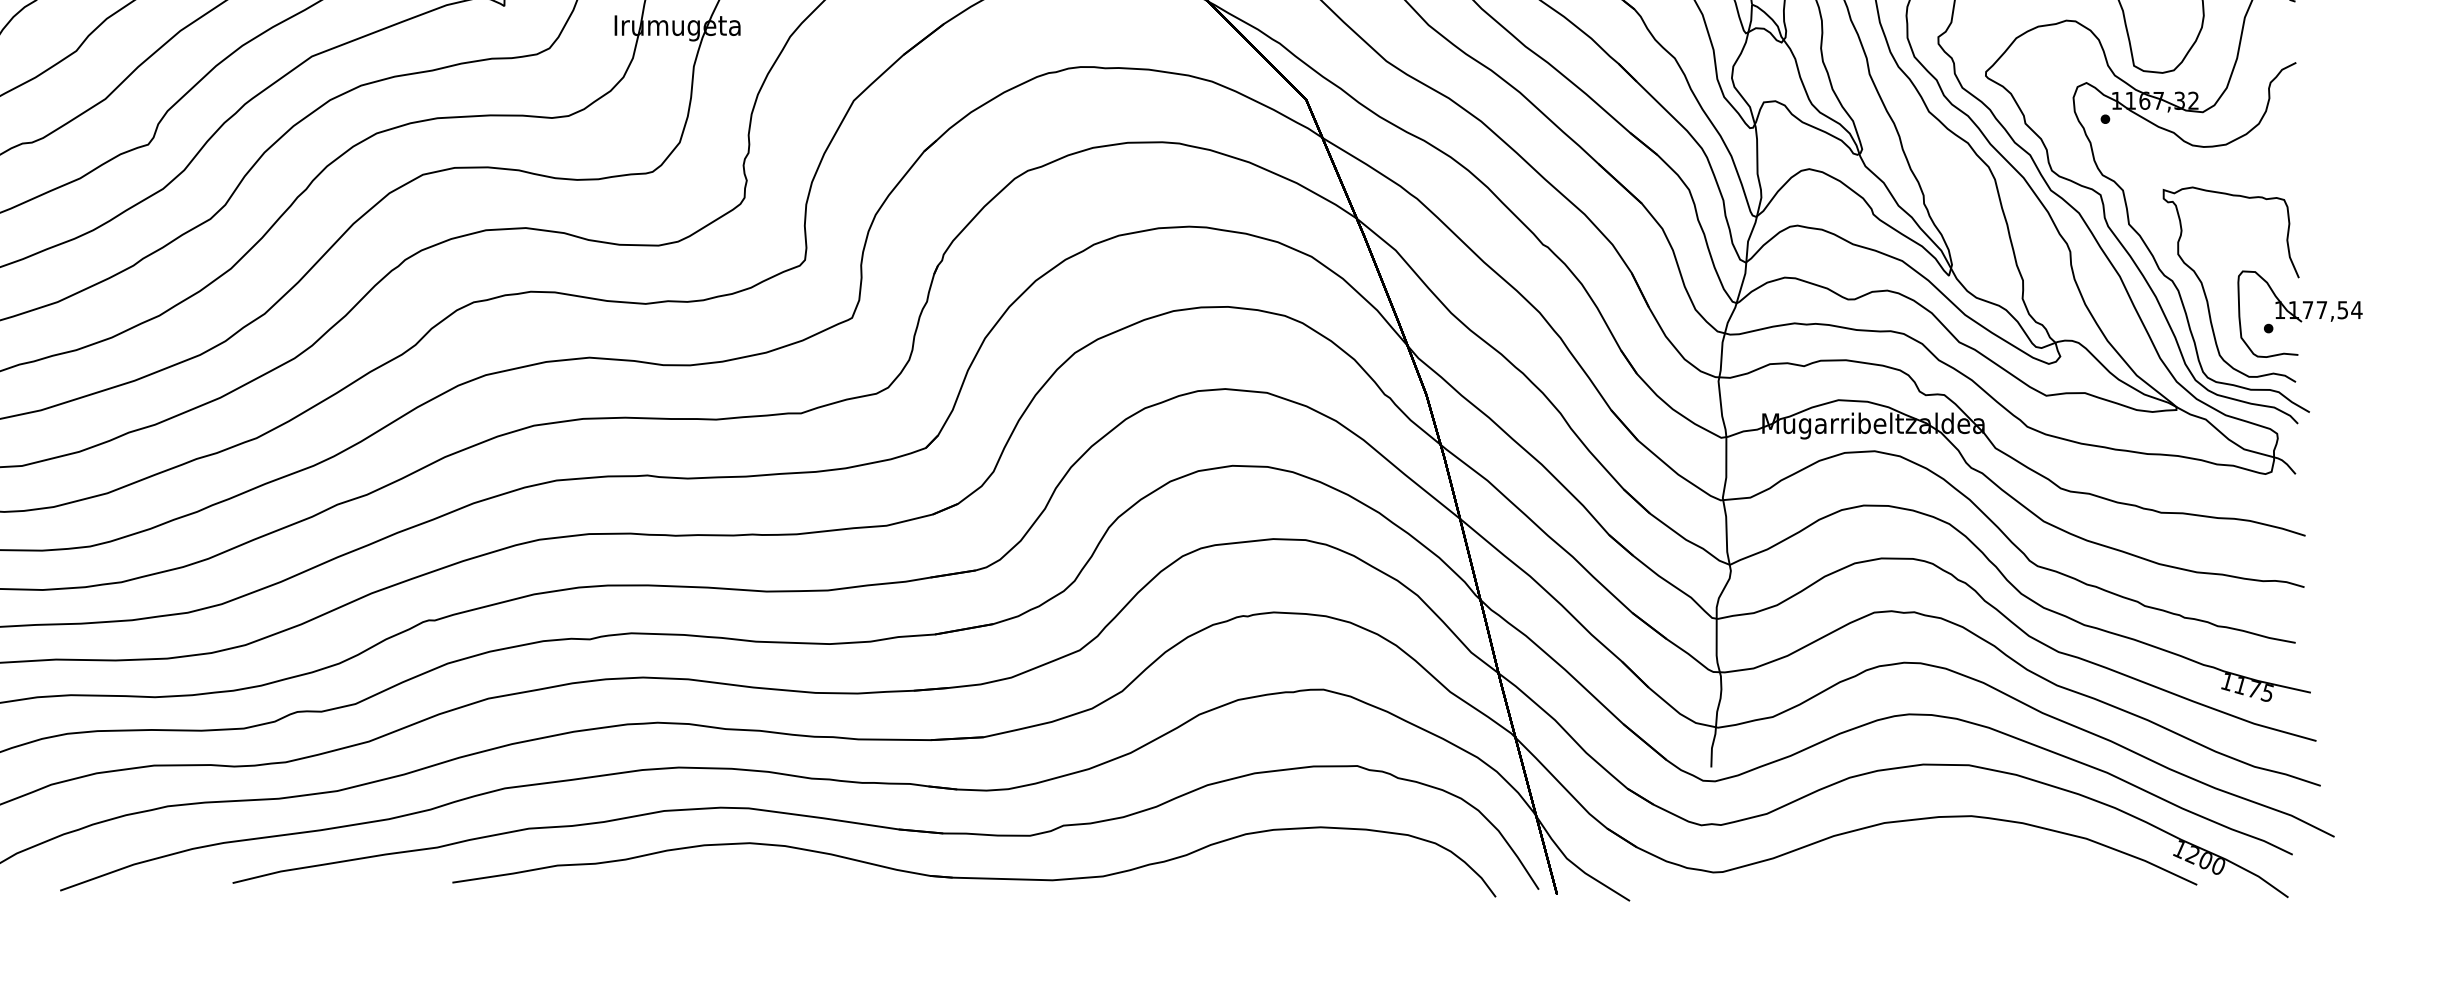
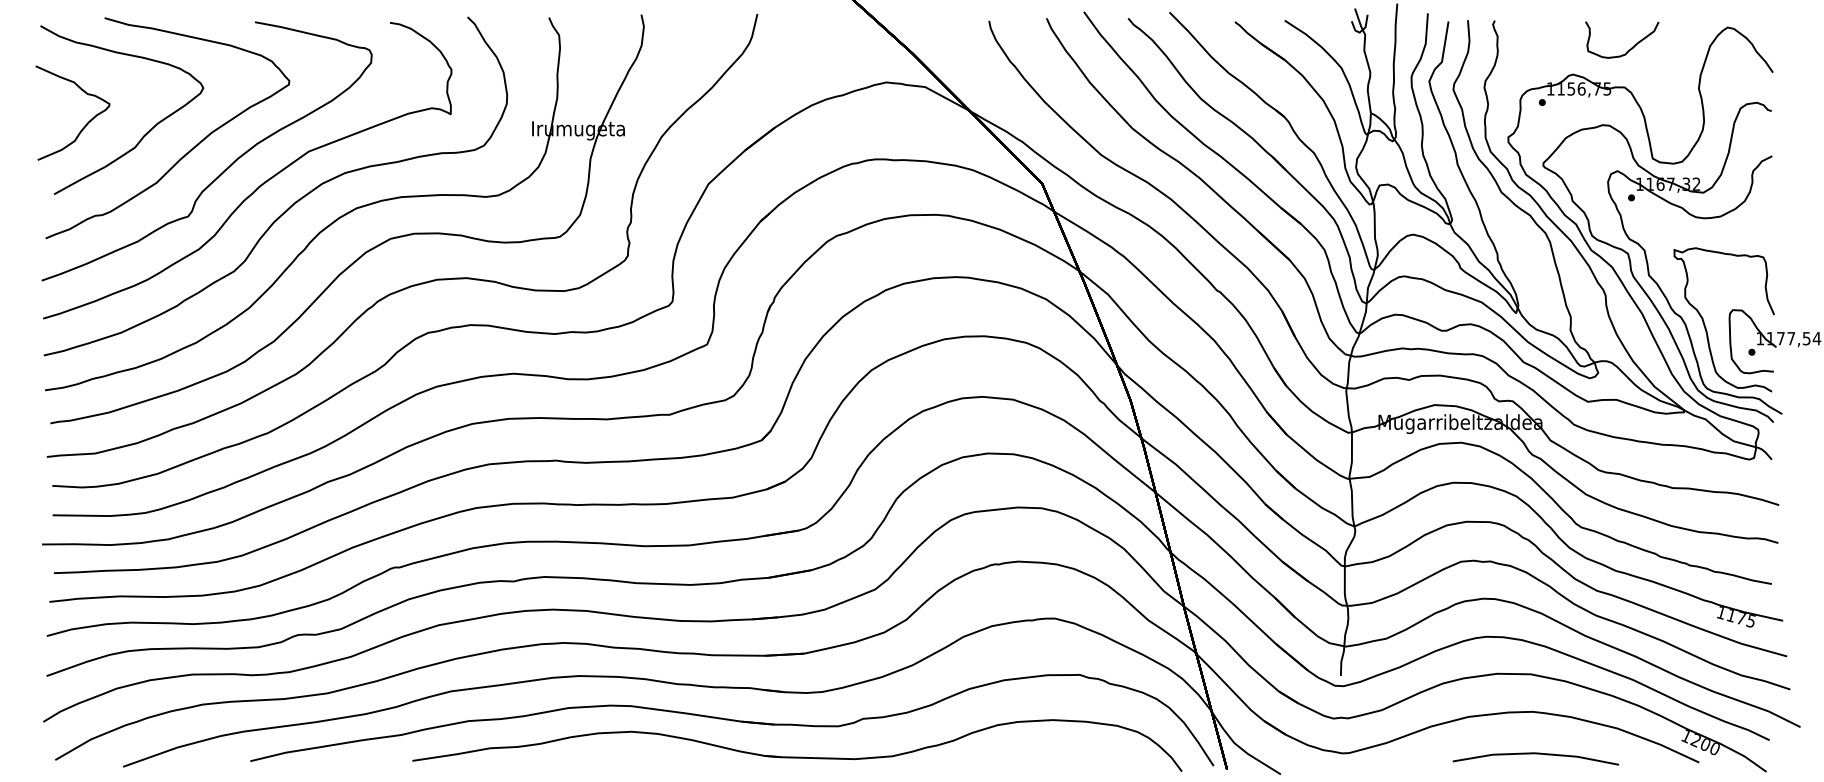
line: (1975, 873) -> (1535, 754), added

